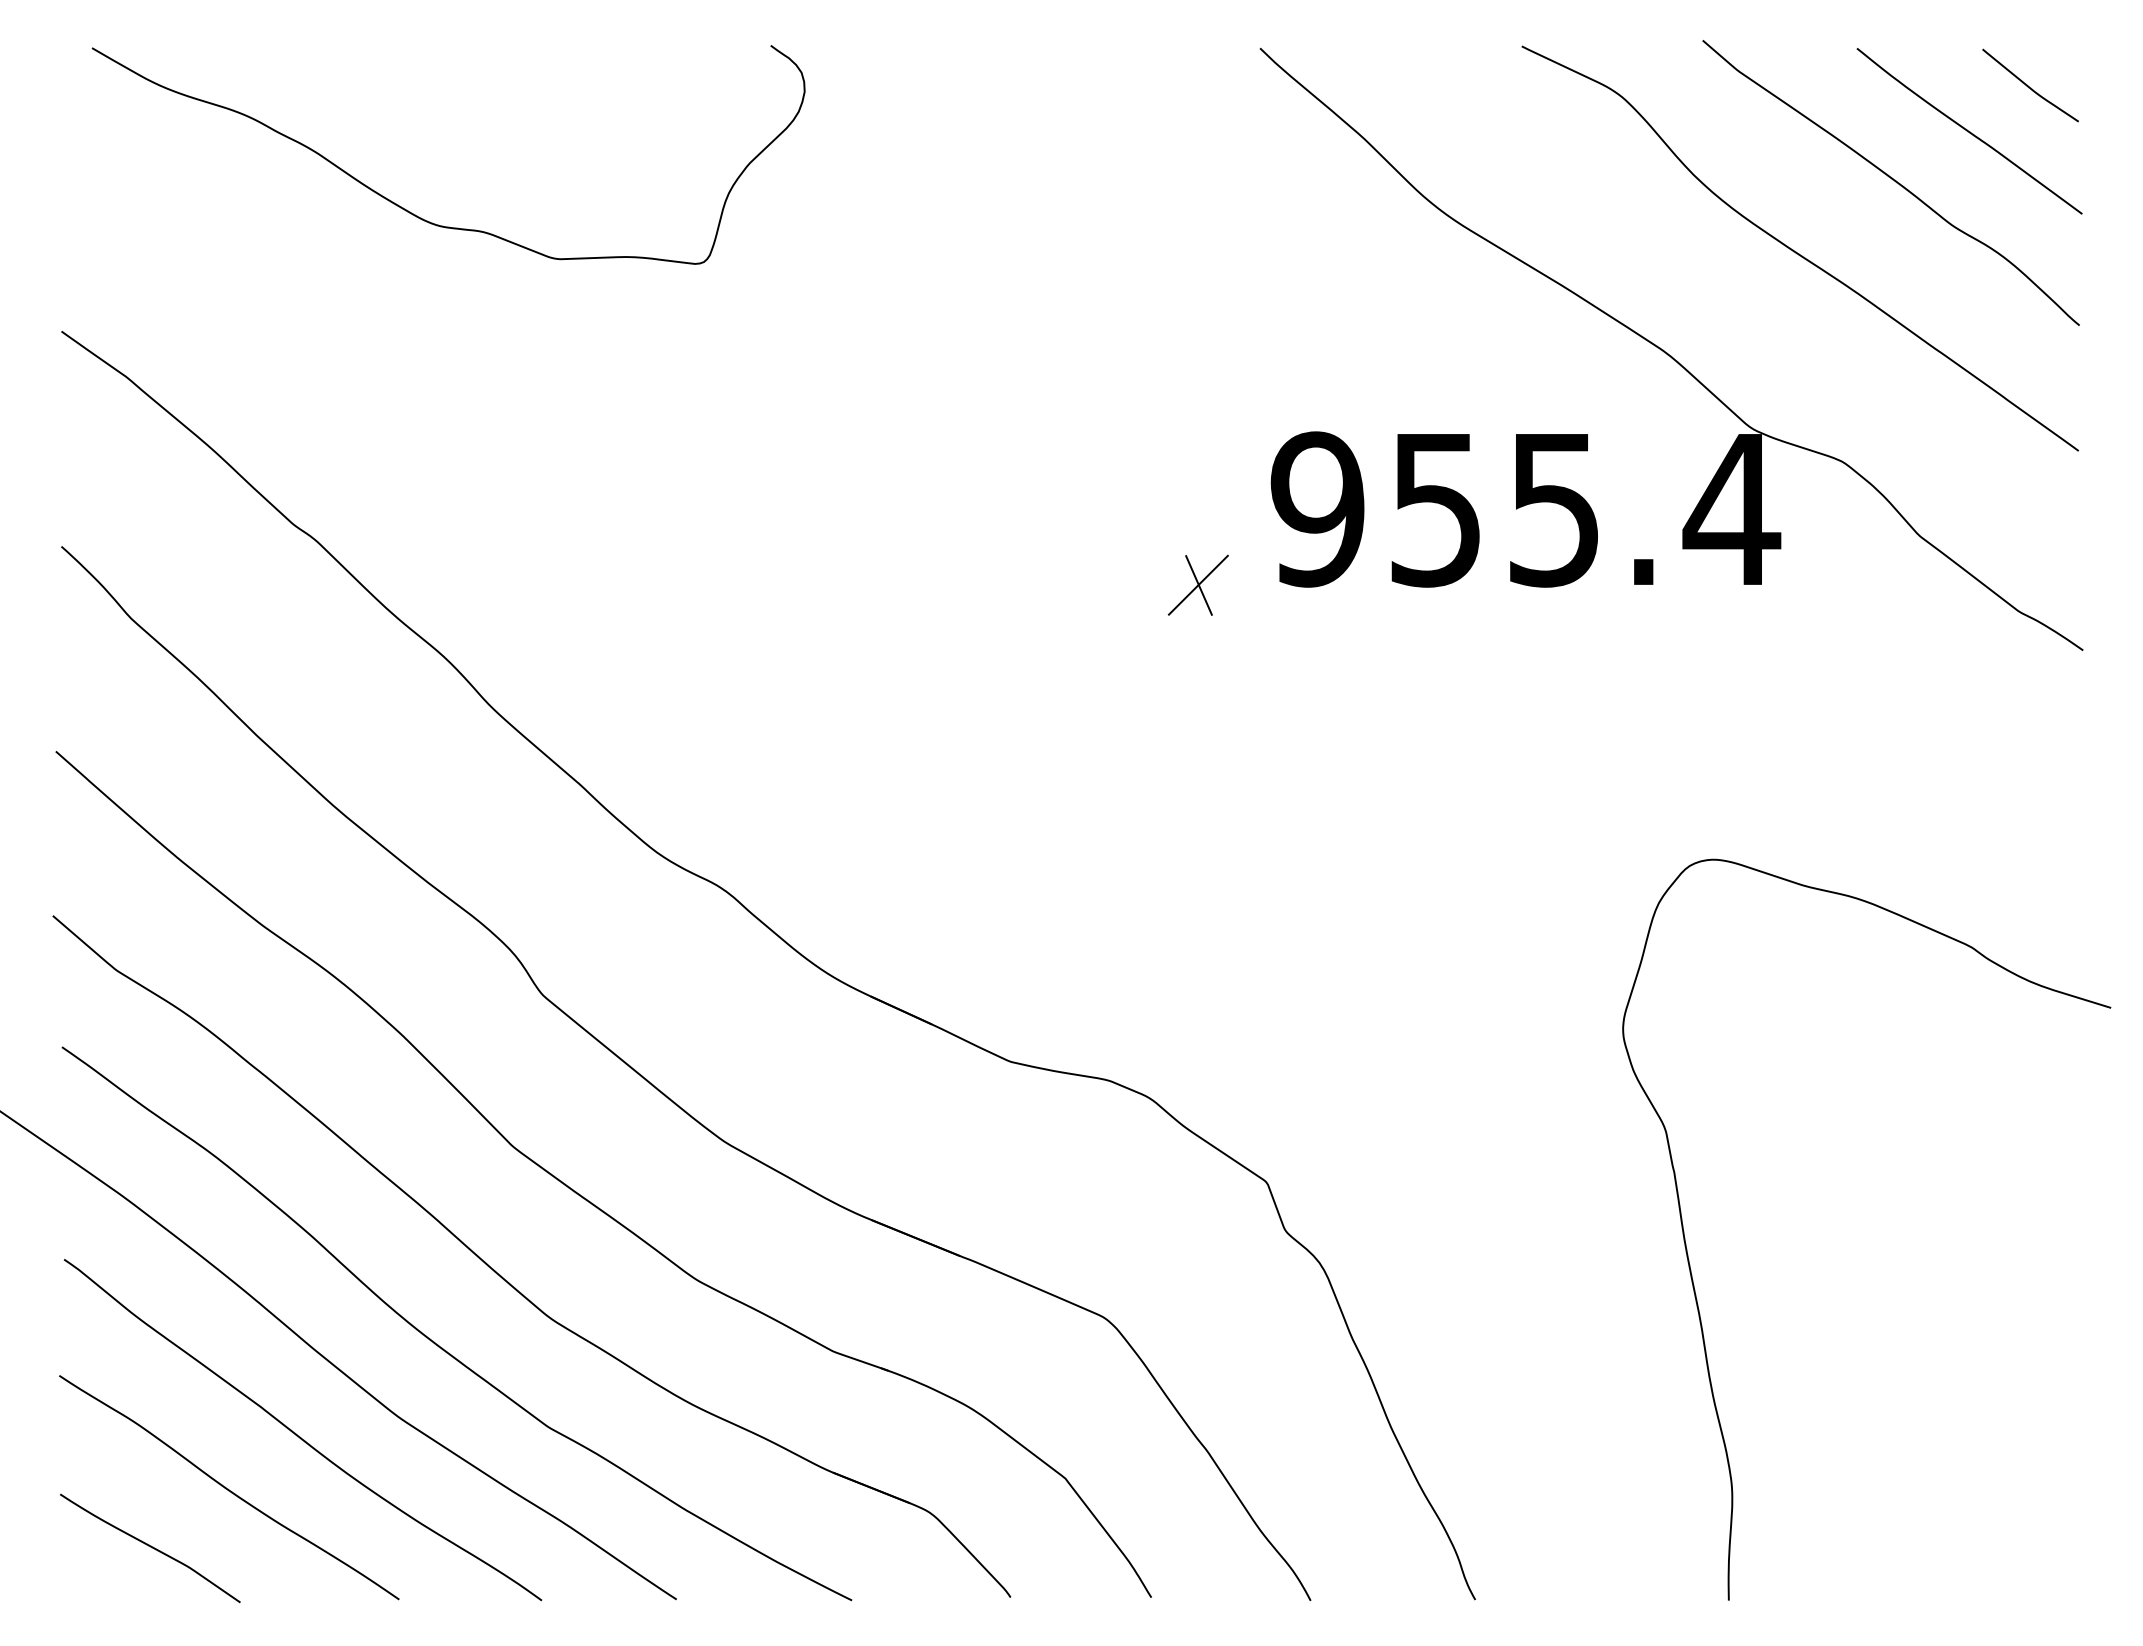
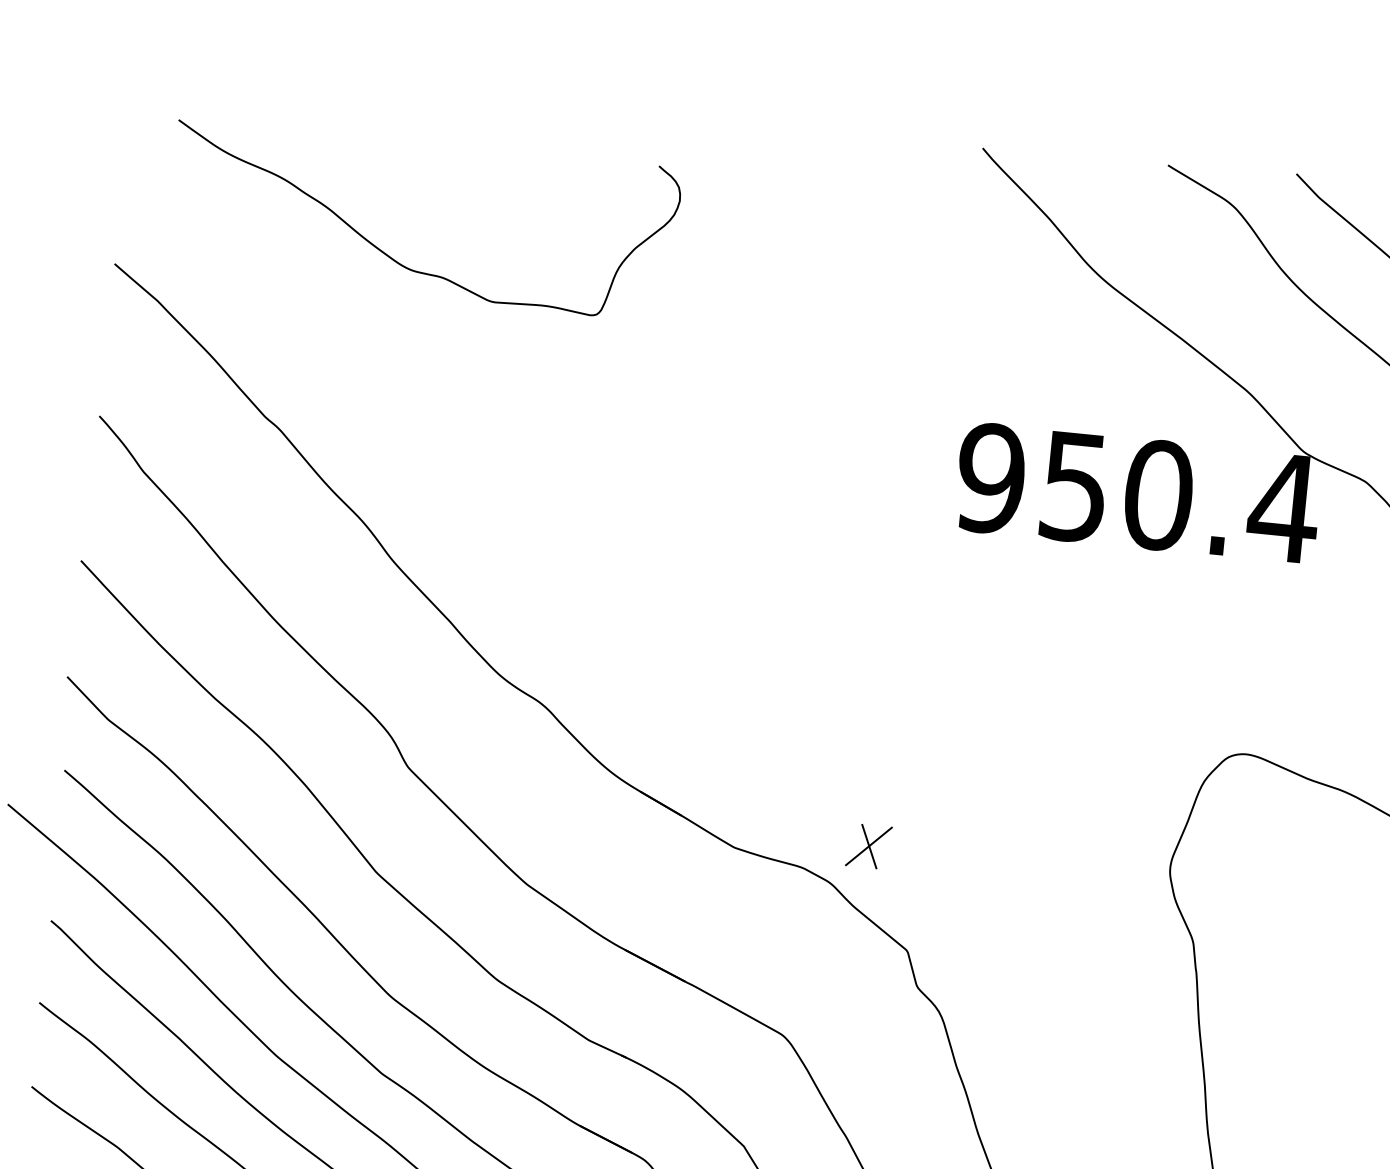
curve: (417, 215) -> (397, 261), moved
text: (1554, 509) -> (1158, 495), 955.4 -> 950.4
part: (1197, 584) -> (868, 845), moved

